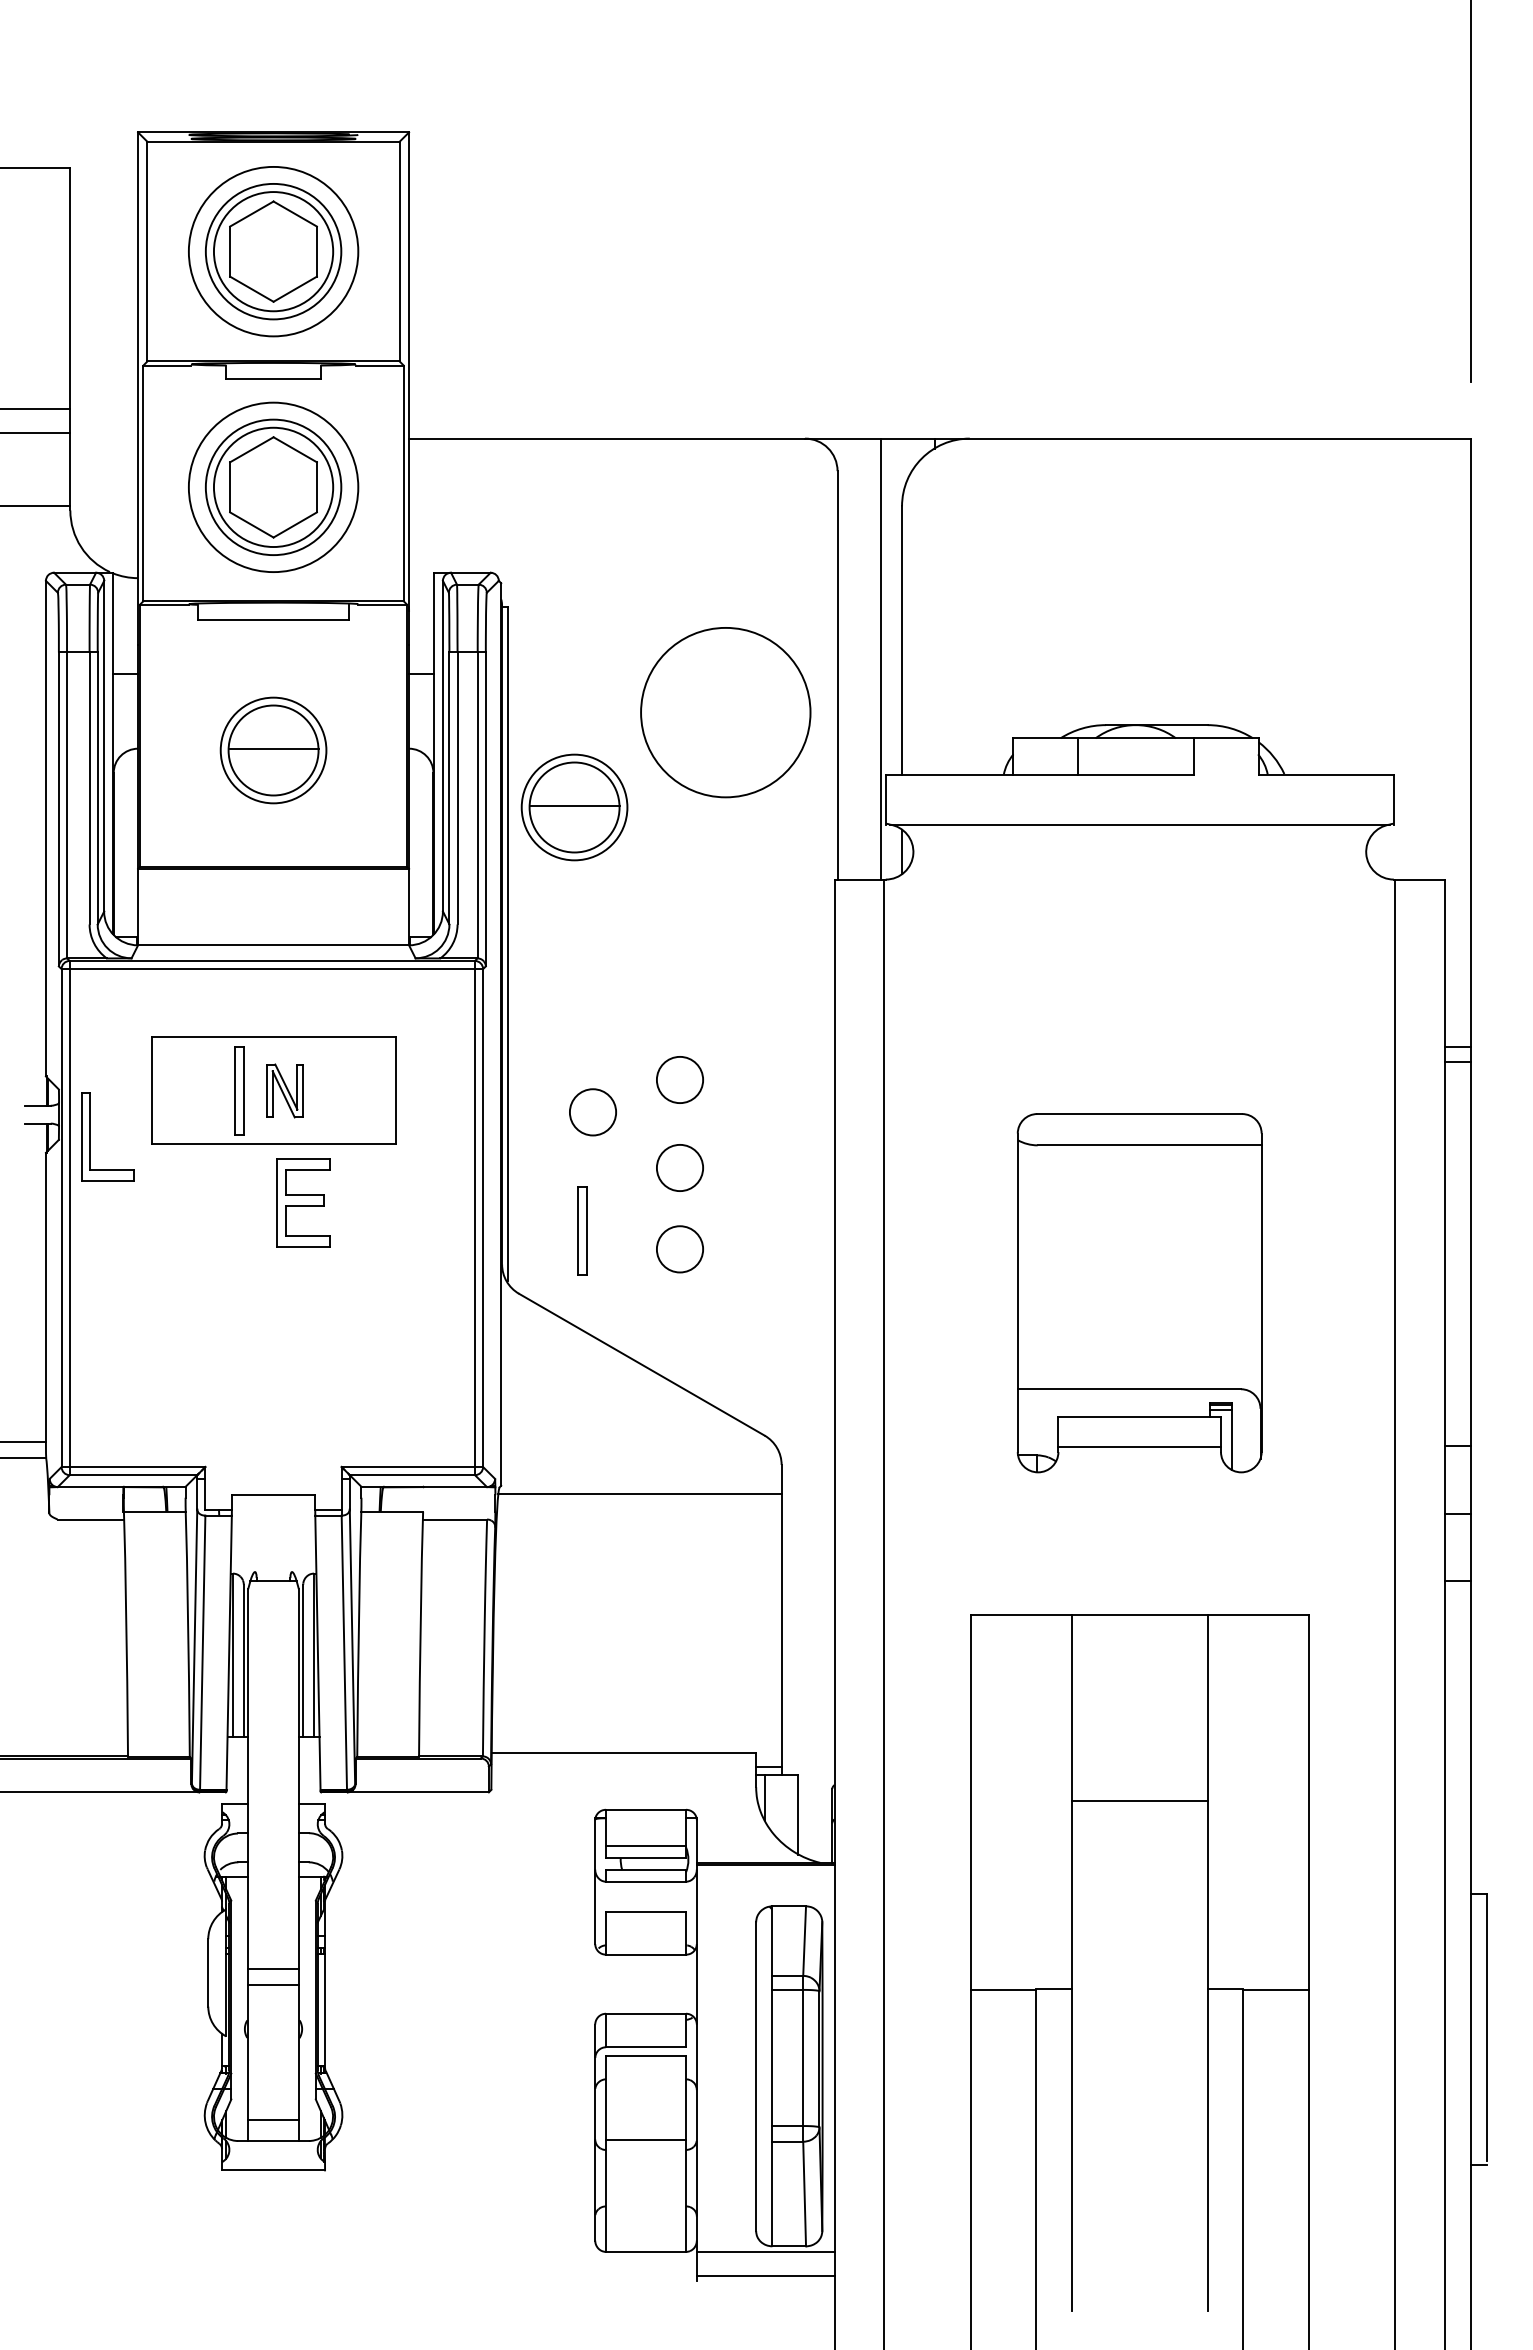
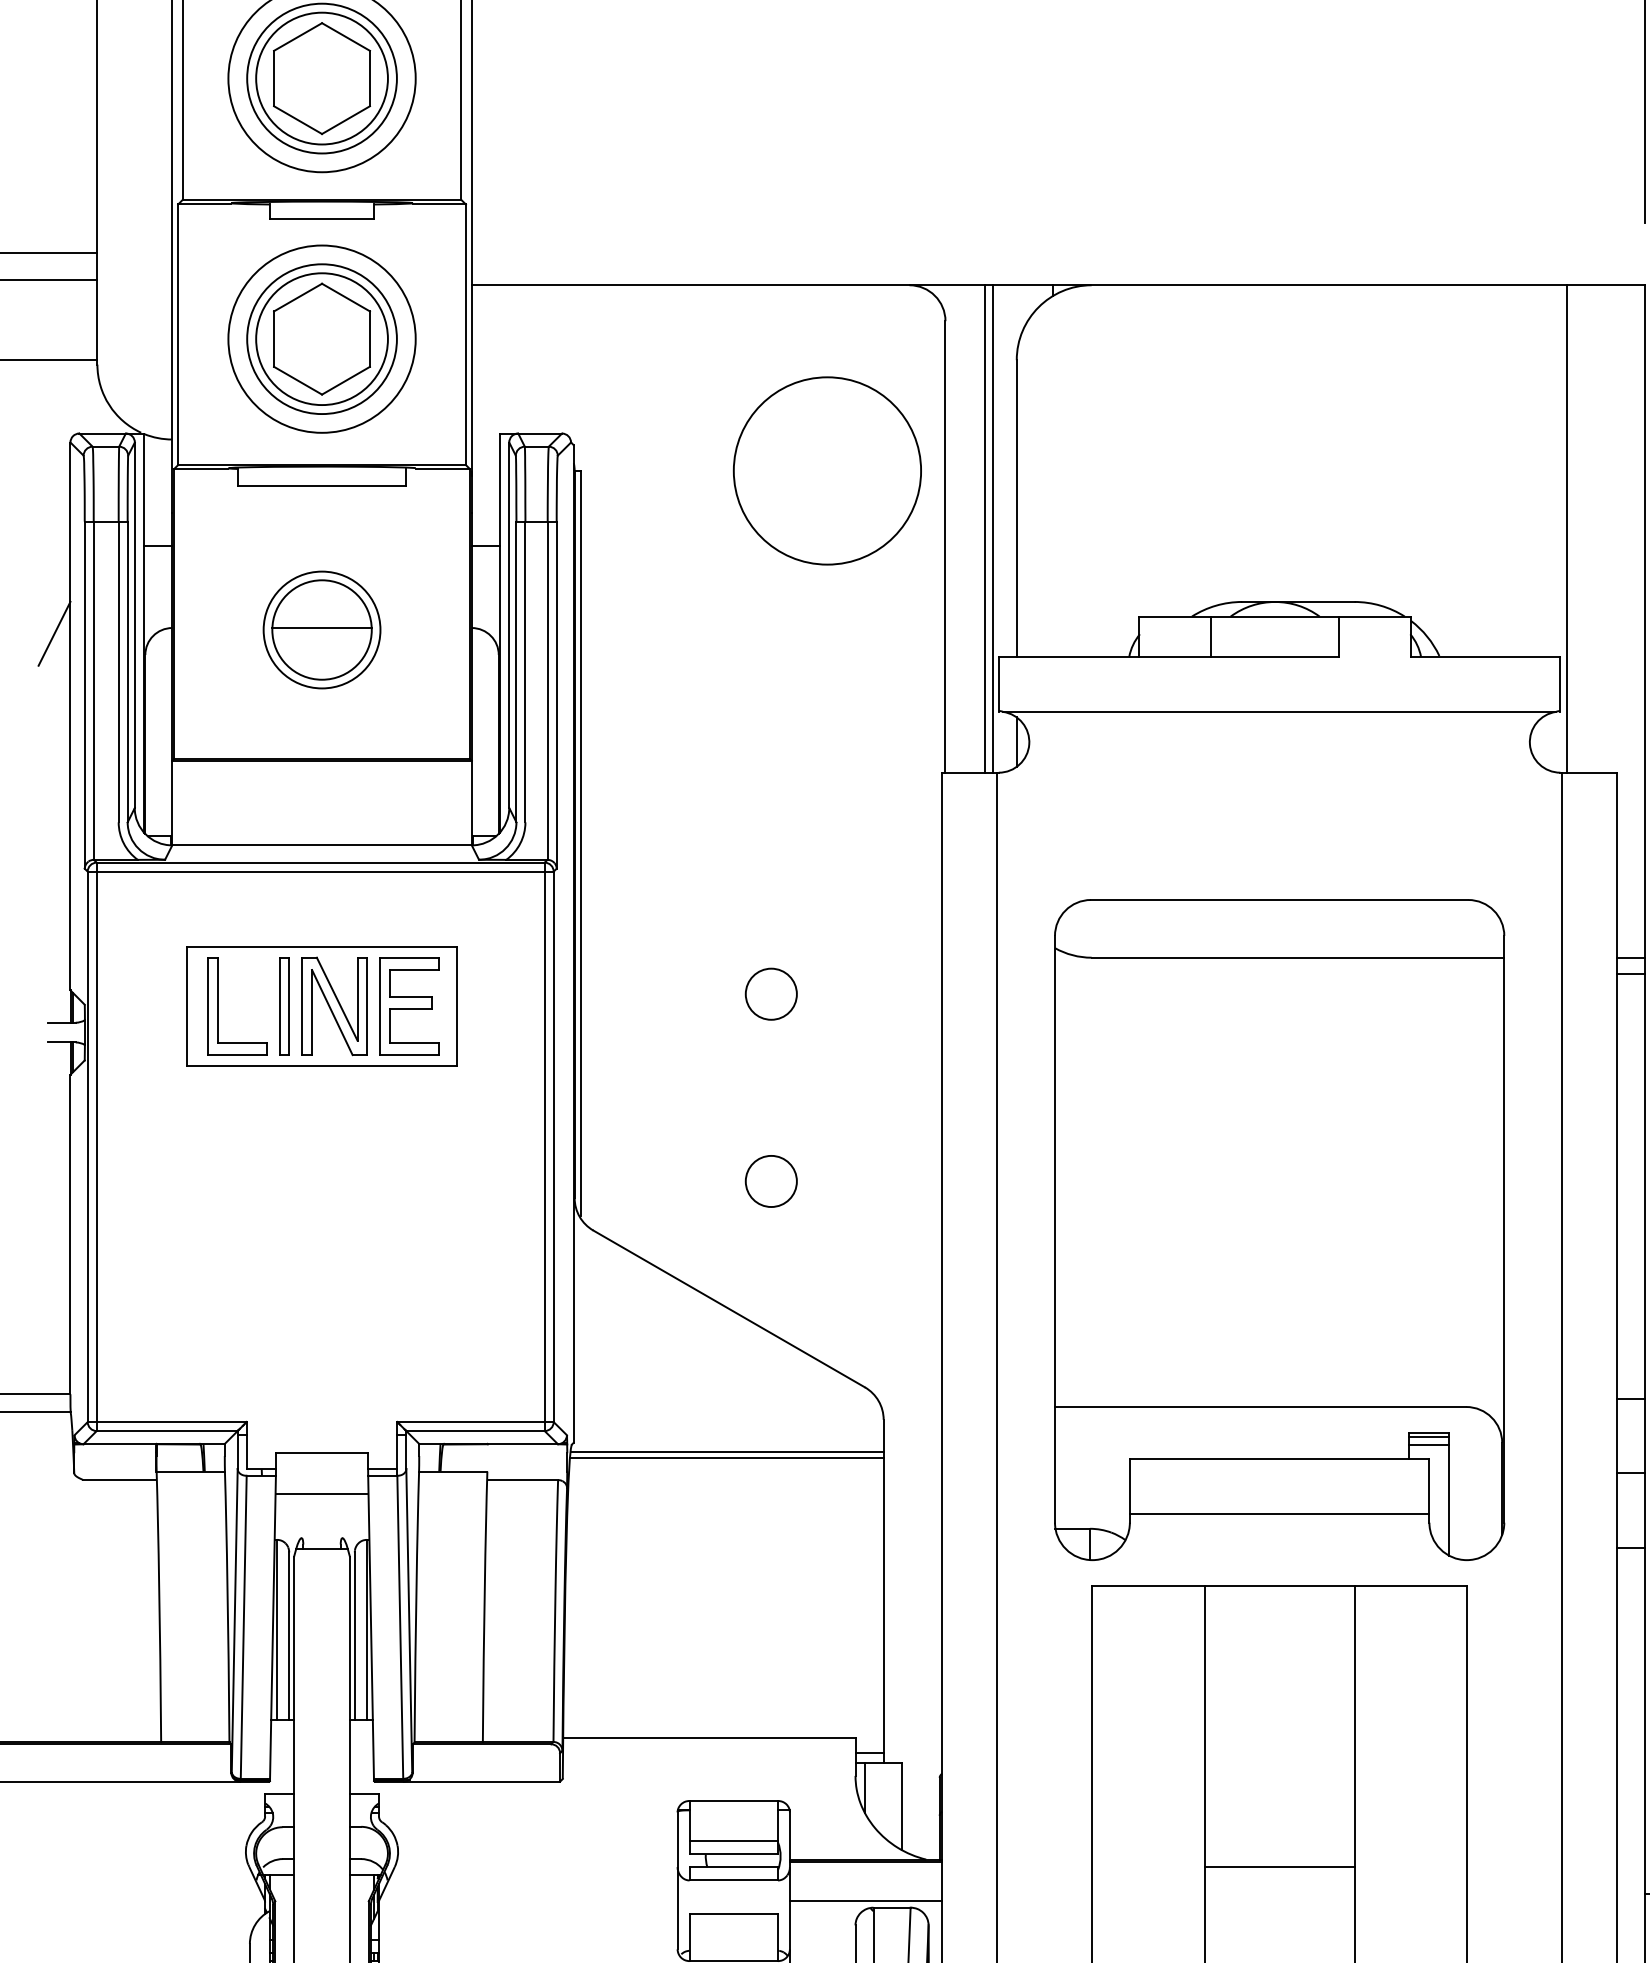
line: (873, 658) -> (985, 528), added
line: (1400, 658) -> (1567, 528), added
circle: (725, 712) -> (827, 470), moved
line: (31, 753) -> (54, 633), added
part: (574, 807) -> (654, 693), removed
part: (284, 1090) -> (334, 1005), size x1.67
circle: (592, 1112) -> (674, 1030), removed
part: (90, 1136) -> (218, 1005), moved
circle: (679, 1167) -> (770, 1090), removed
part: (303, 1202) -> (409, 1005), moved
part: (582, 1230) -> (663, 1160), removed
part: (1139, 1292) -> (1279, 1229), size x1.67
line: (639, 1499) -> (726, 1457), added
line: (273, 1531) -> (321, 1493), added
line: (1139, 1801) -> (1279, 1866), moved
line: (765, 1900) -> (865, 1901), added

